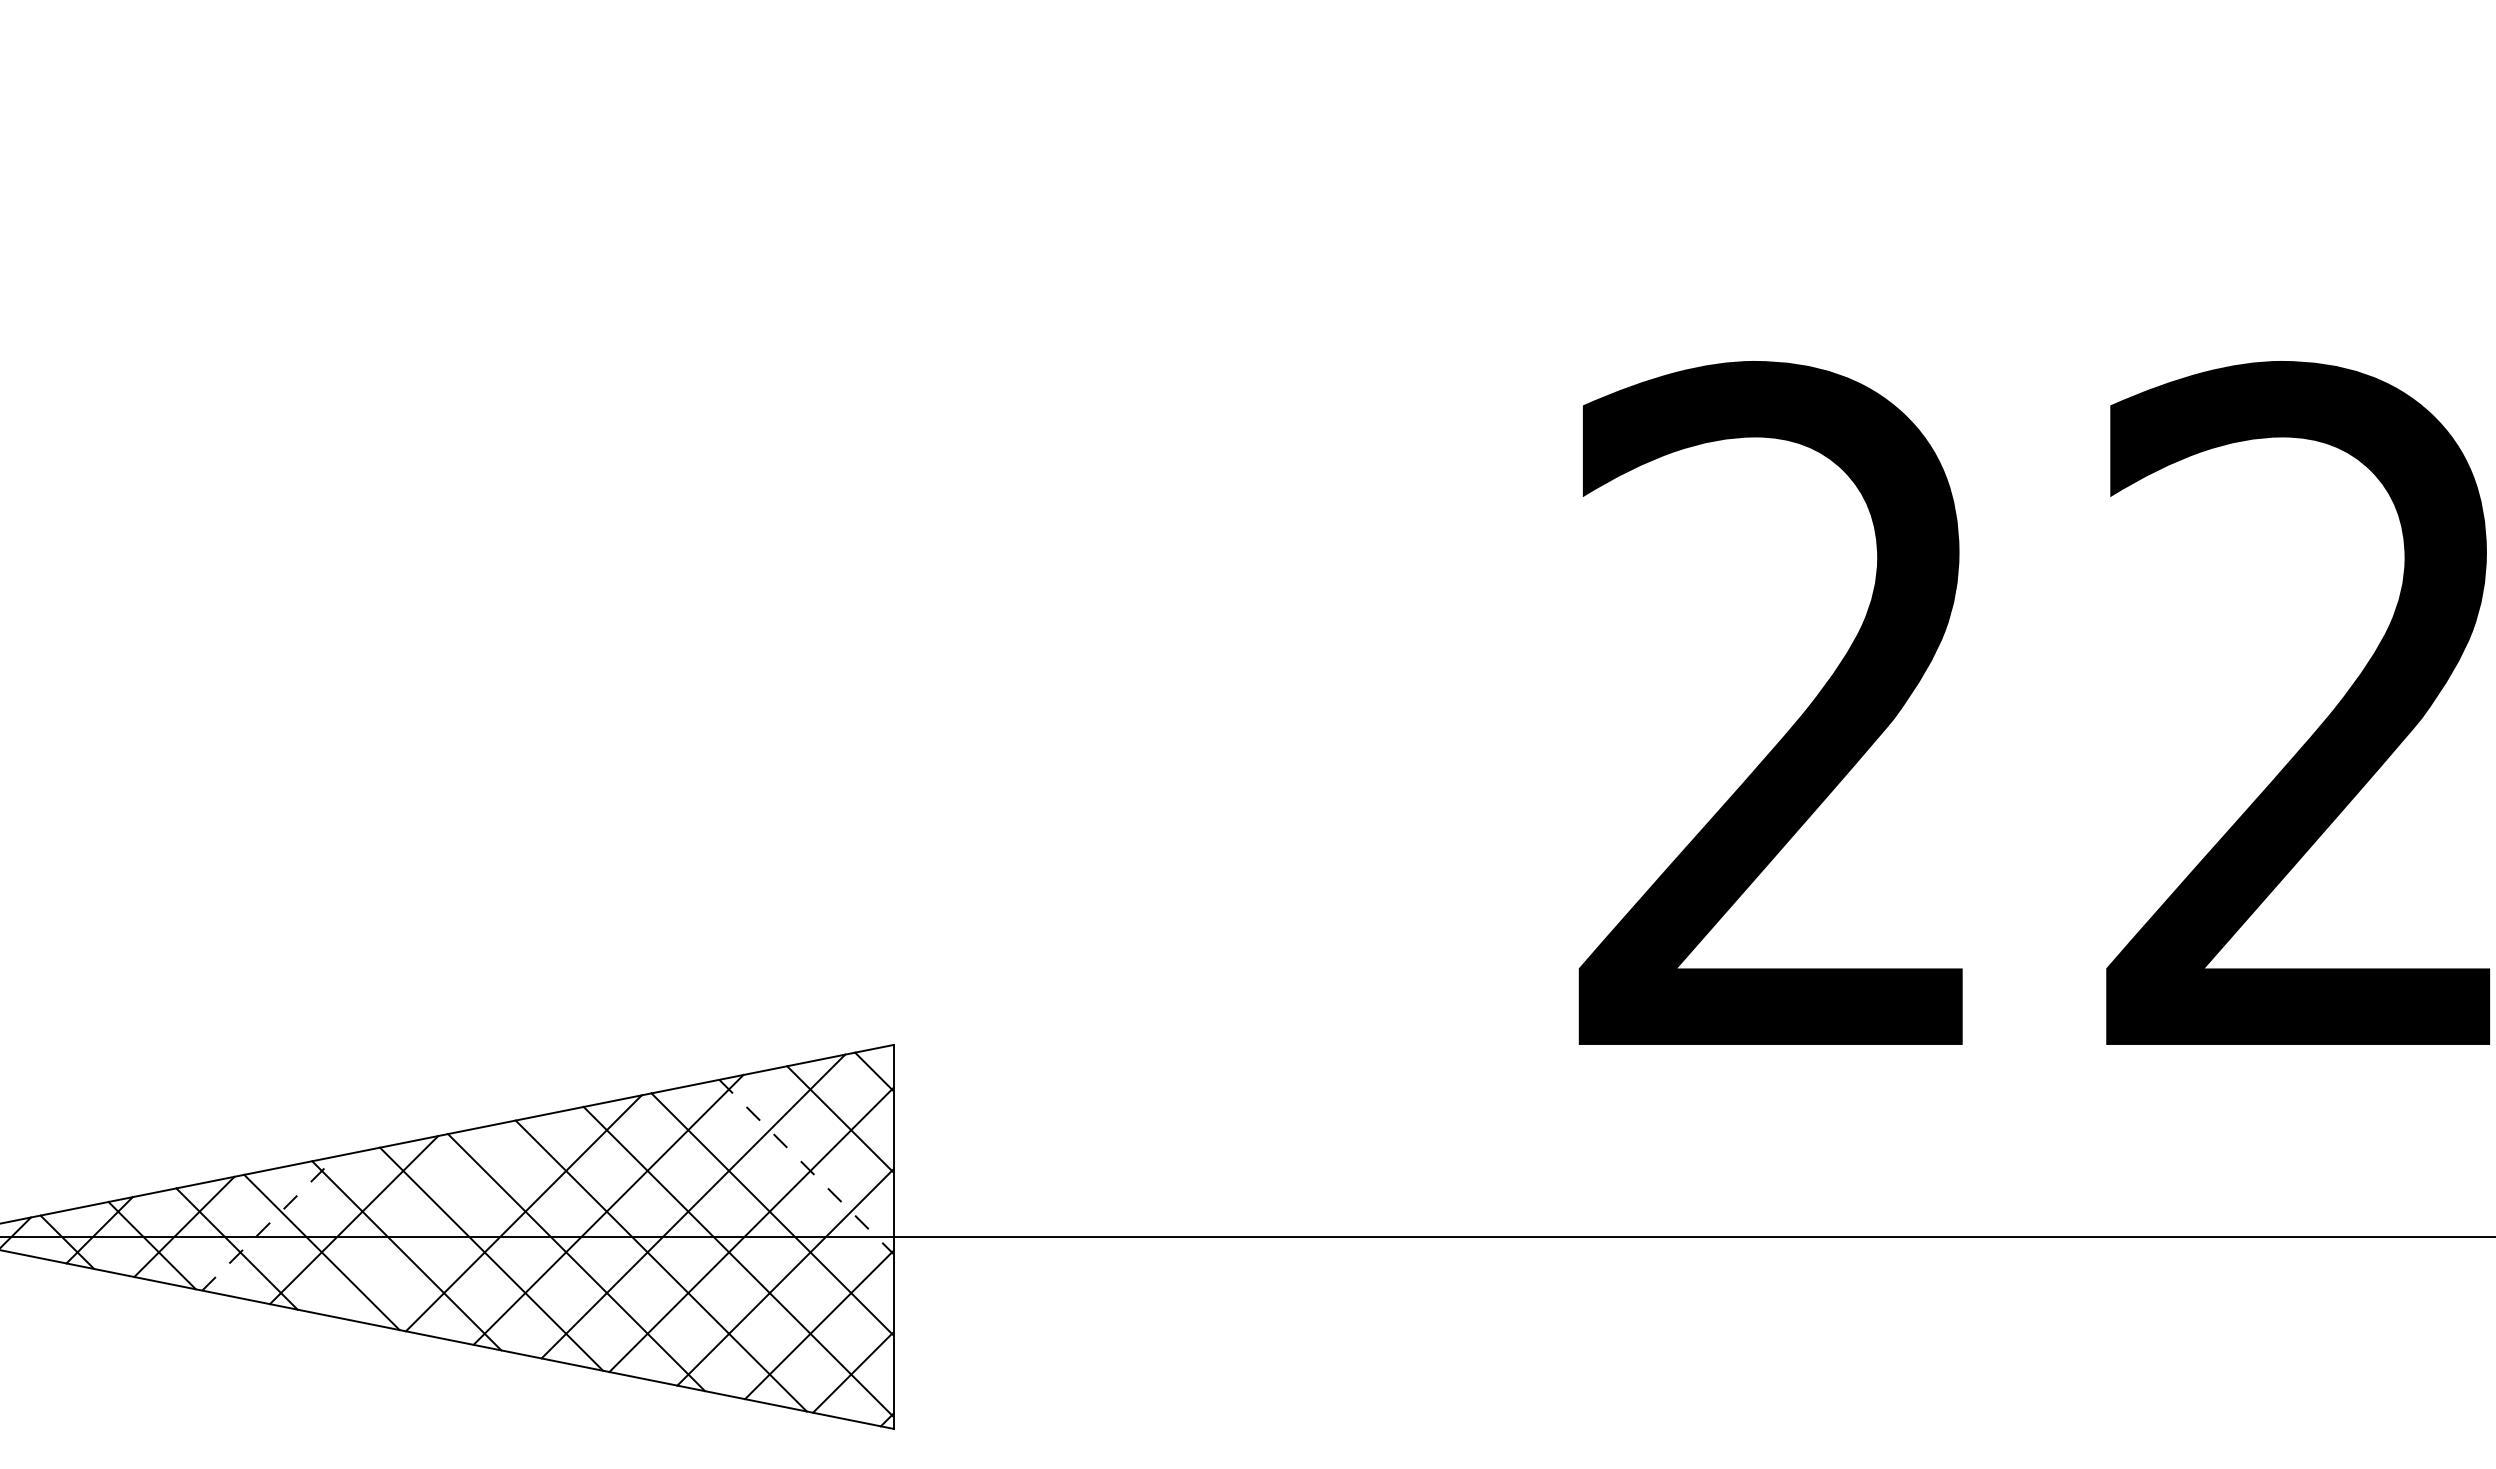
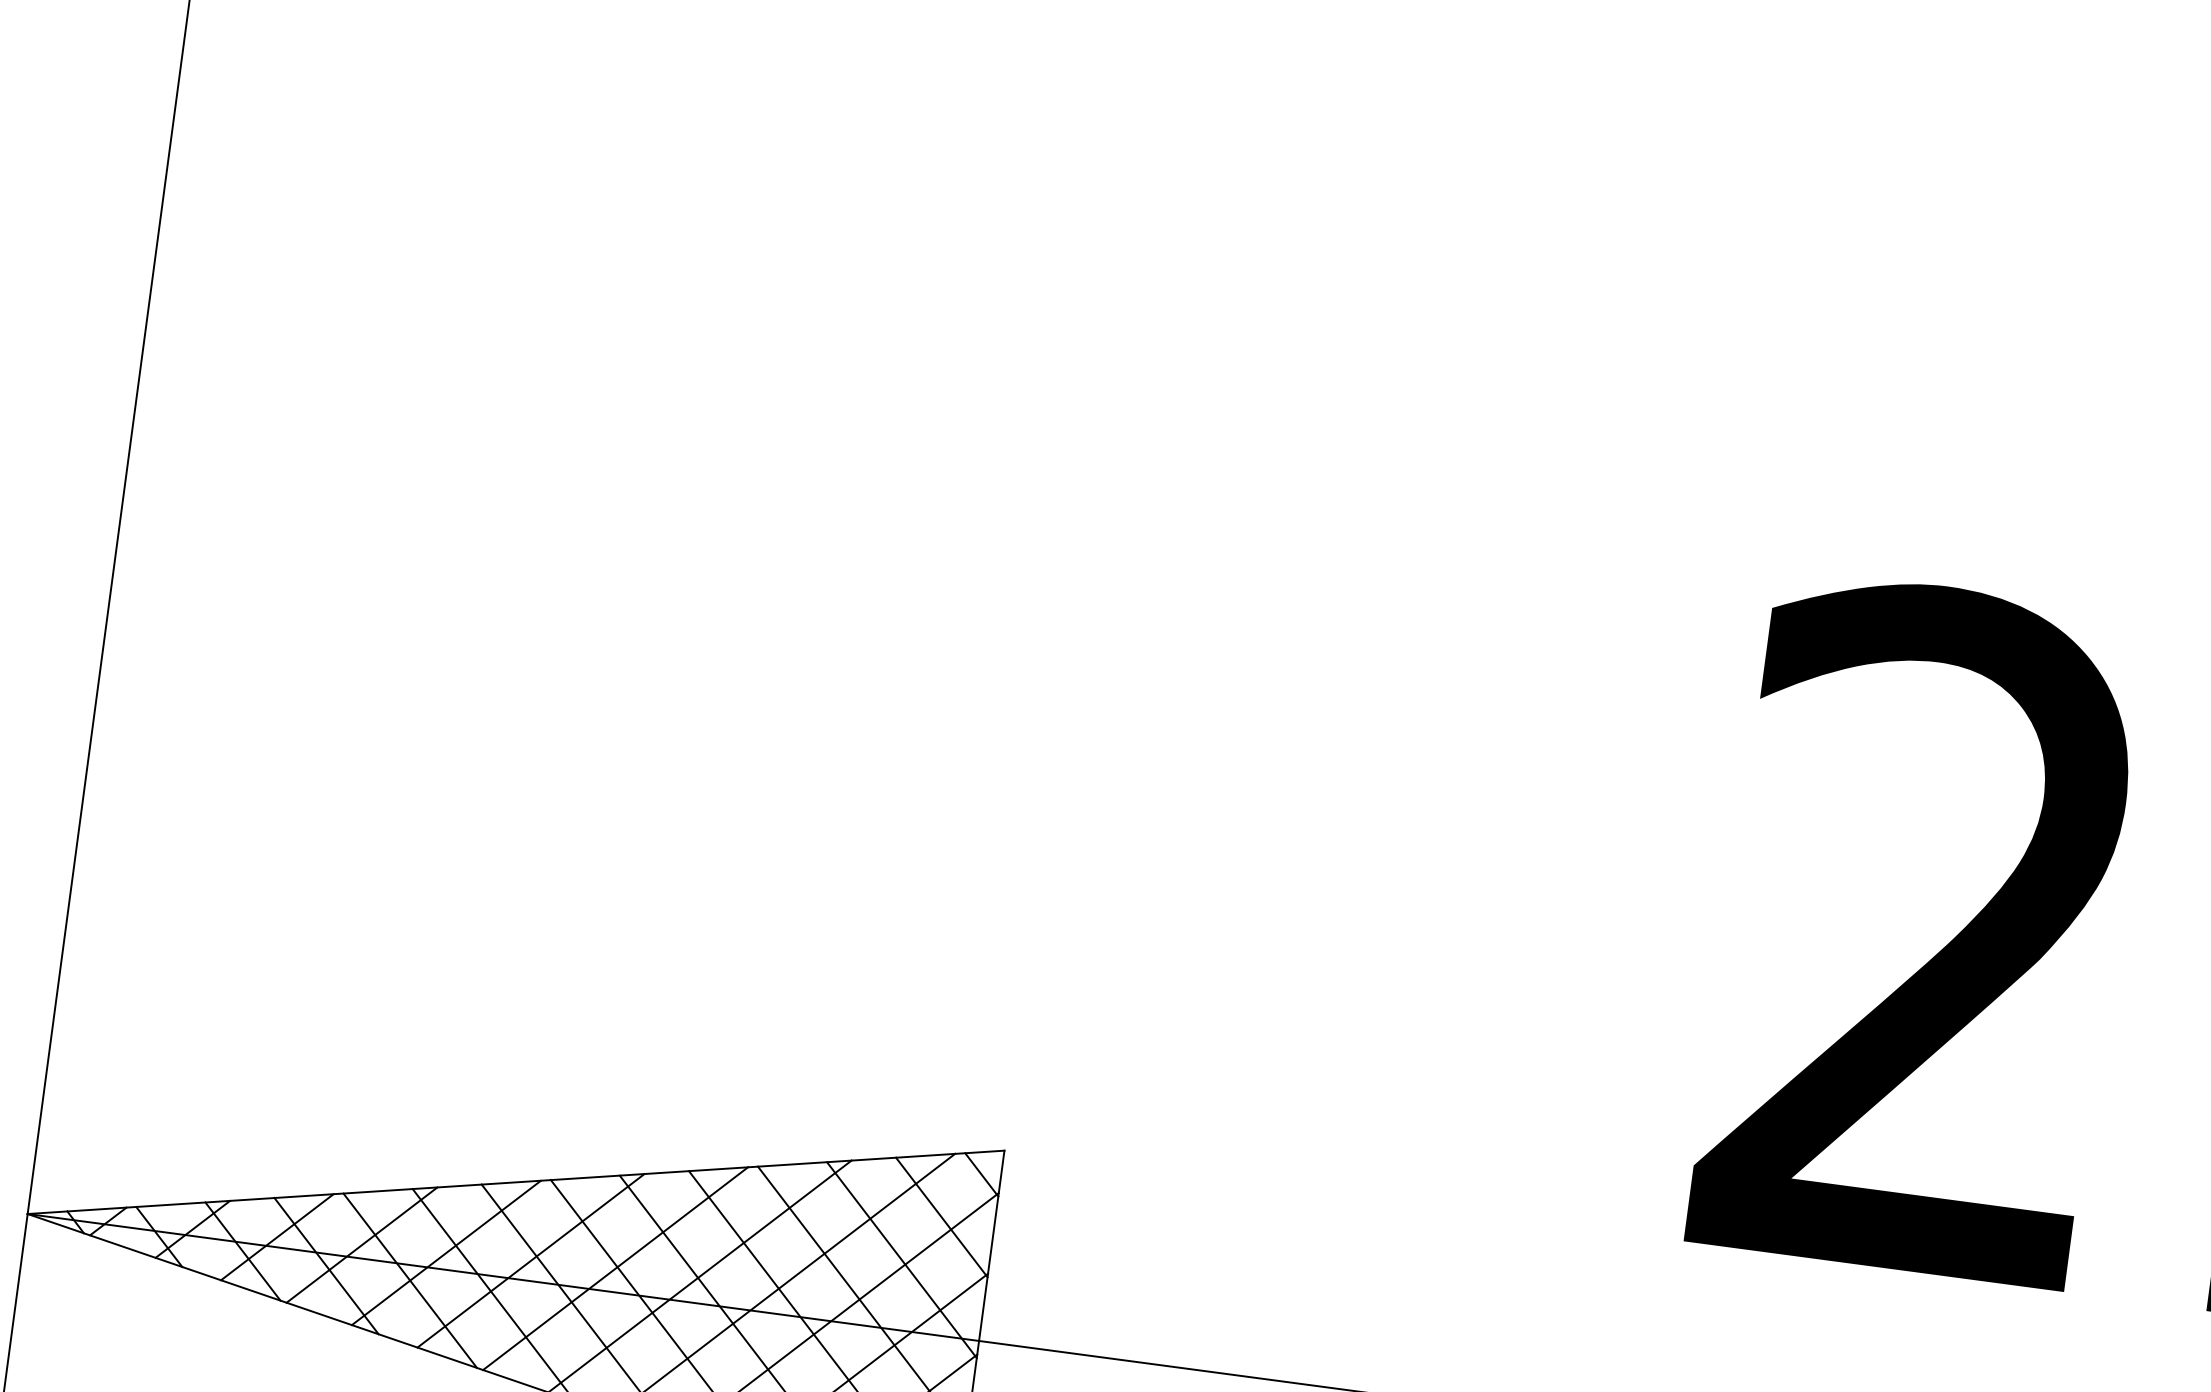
line: (806, 1167) -> (901, 1260), dashed -> solid
line: (438, 1216) -> (530, 1260), added
line: (269, 1223) -> (362, 1245), dashed -> solid

